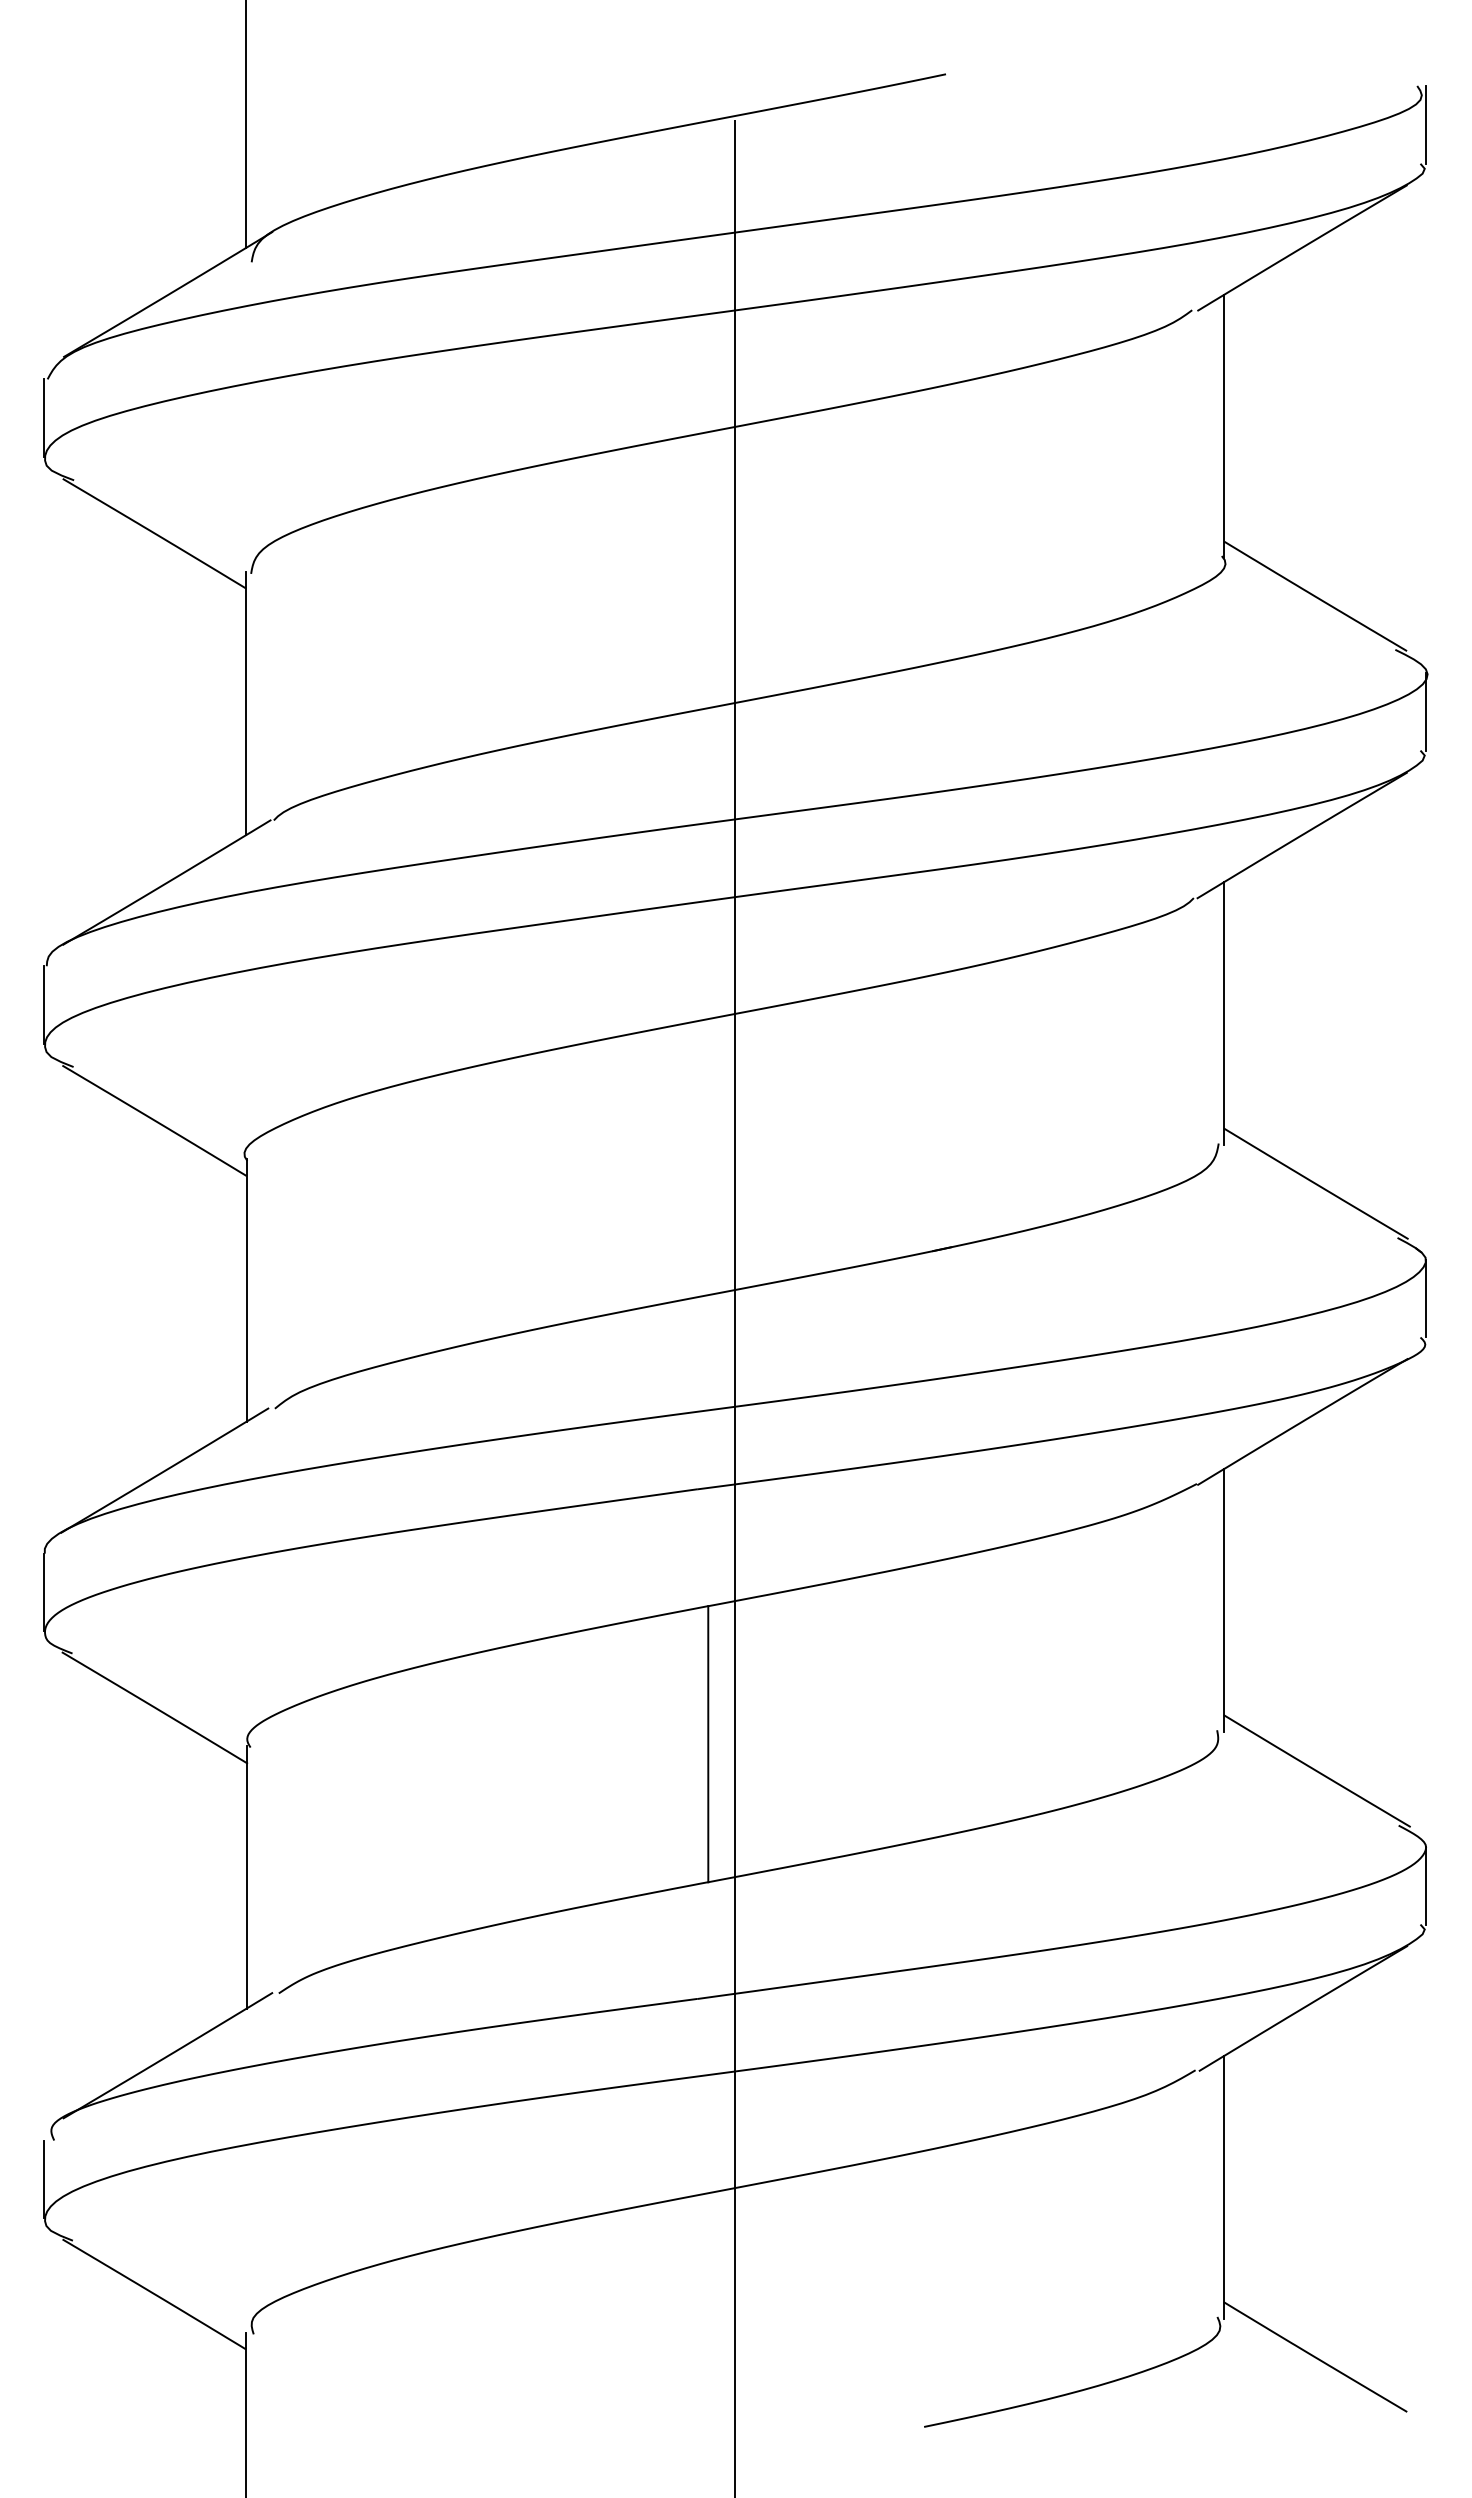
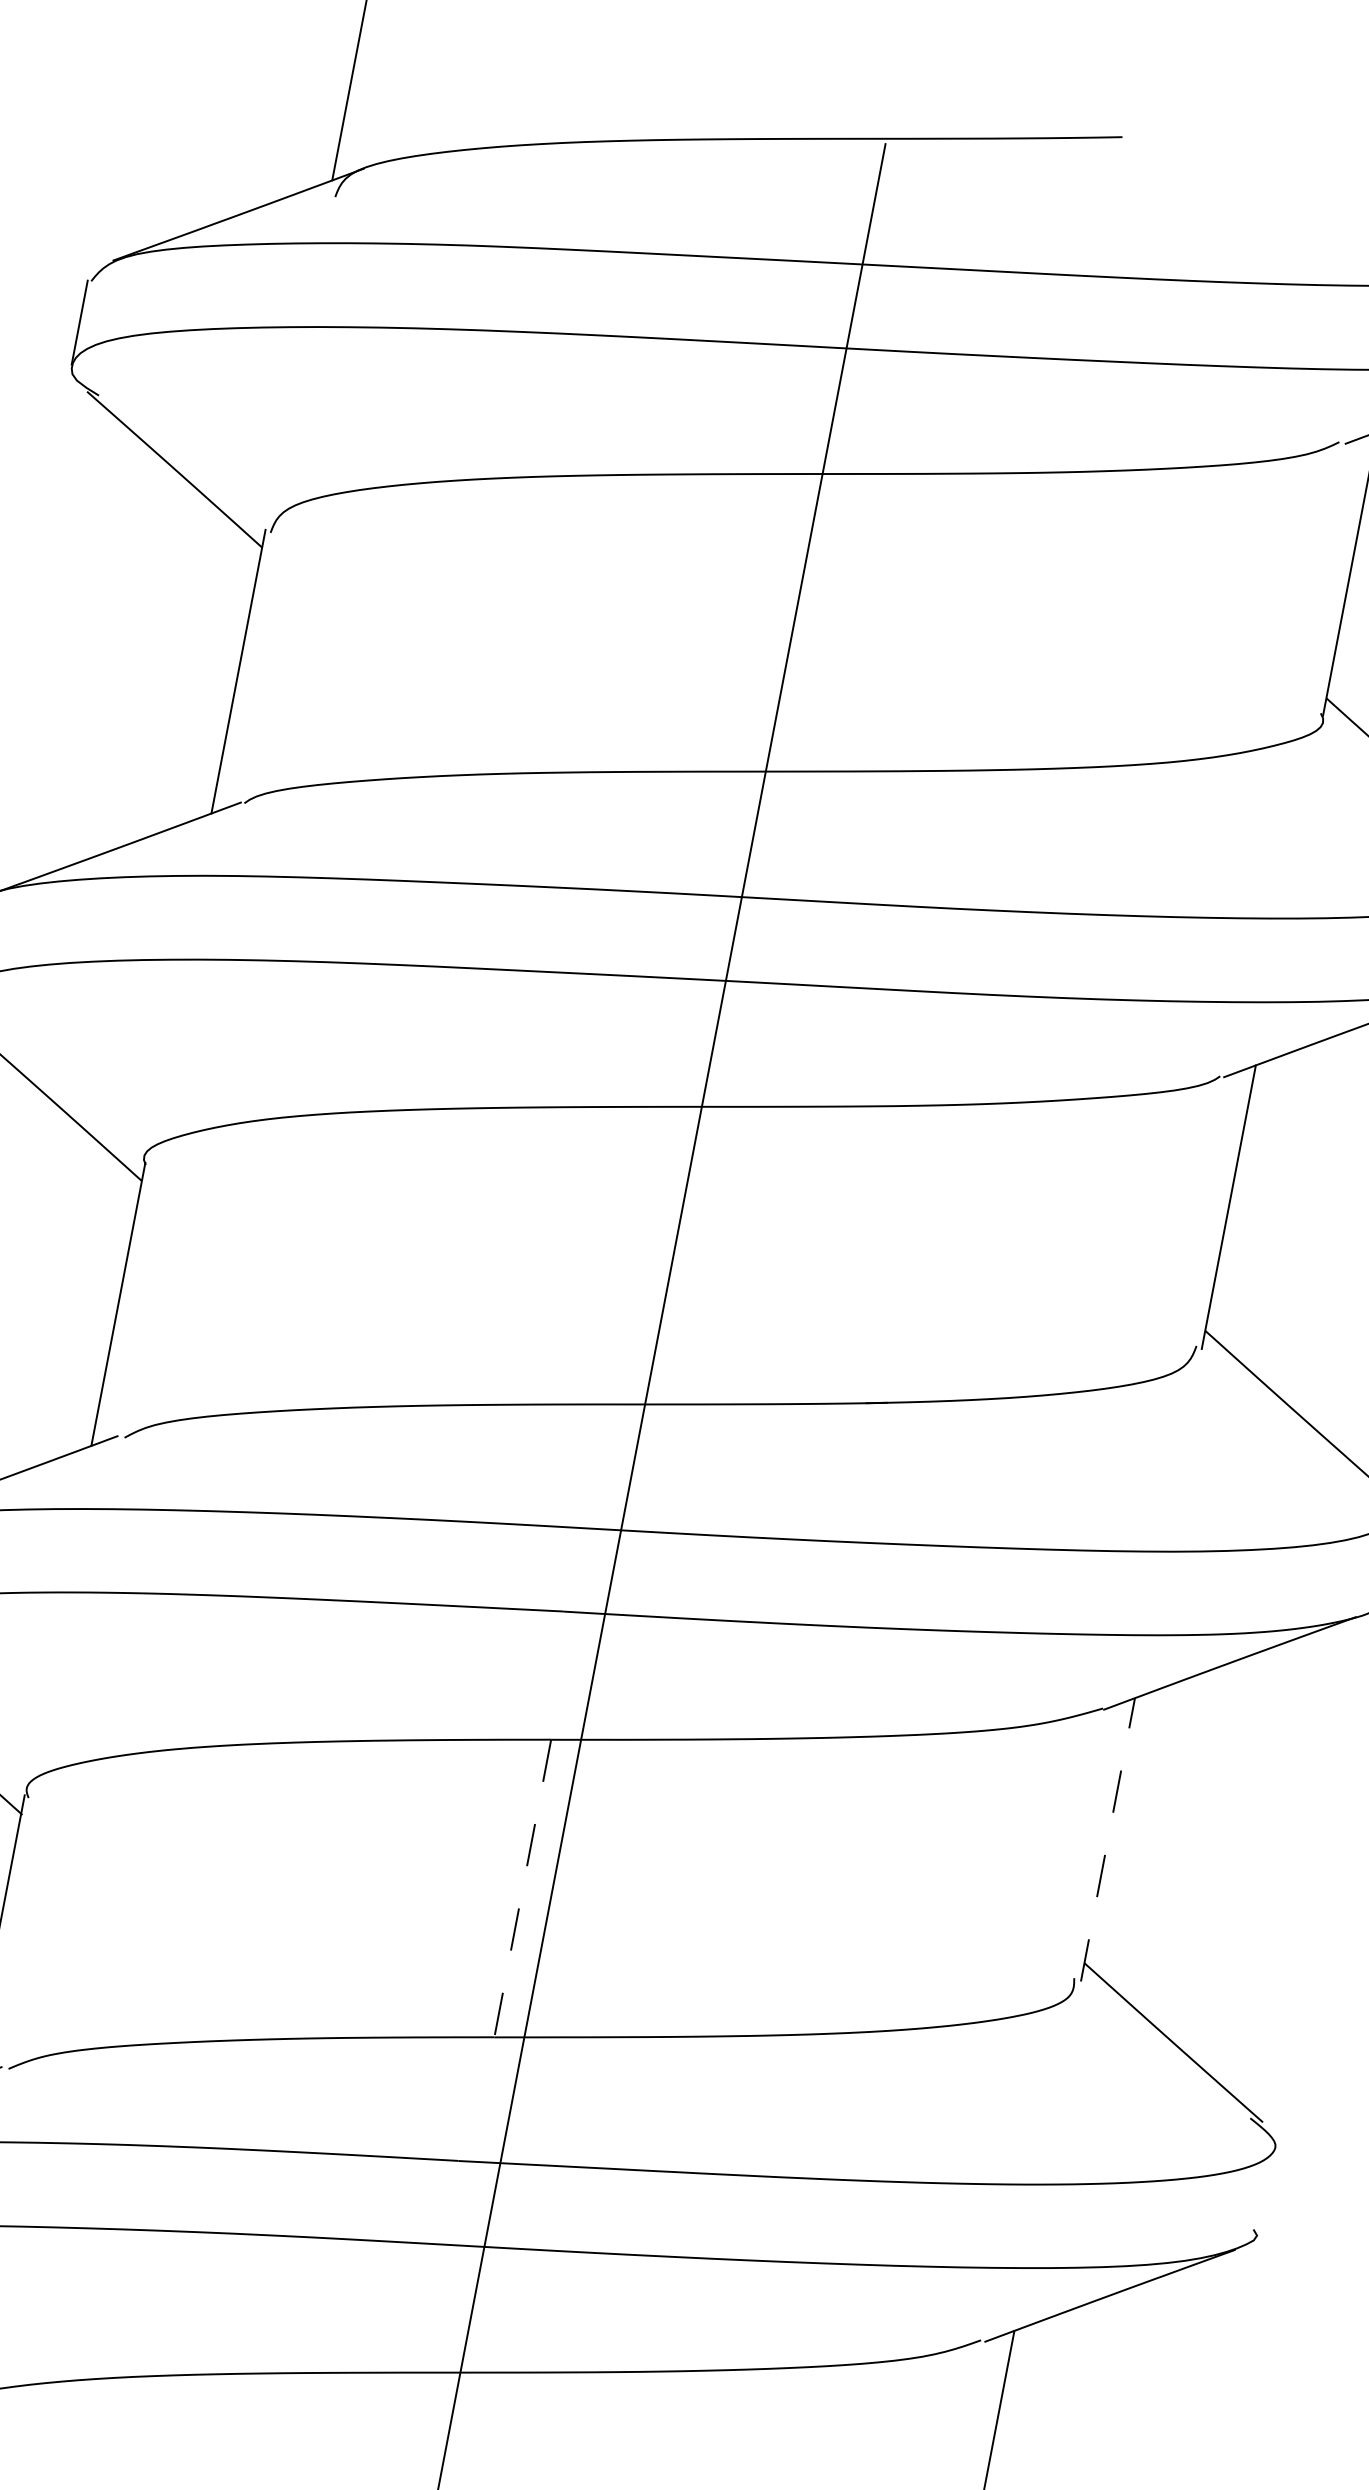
line: (1223, 1600) -> (1107, 1839), solid -> dashed
line: (708, 1744) -> (522, 1888), solid -> dashed
line: (1425, 1885) -> (1266, 2188), removed

